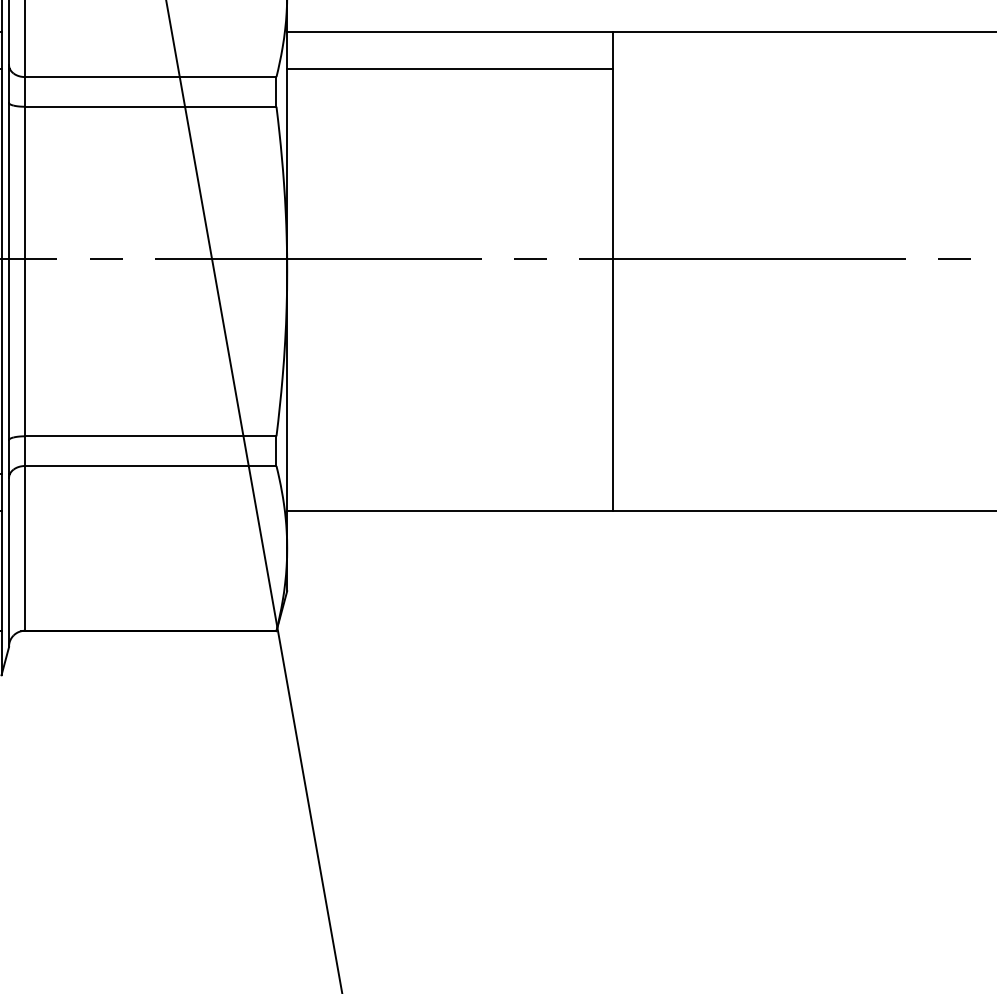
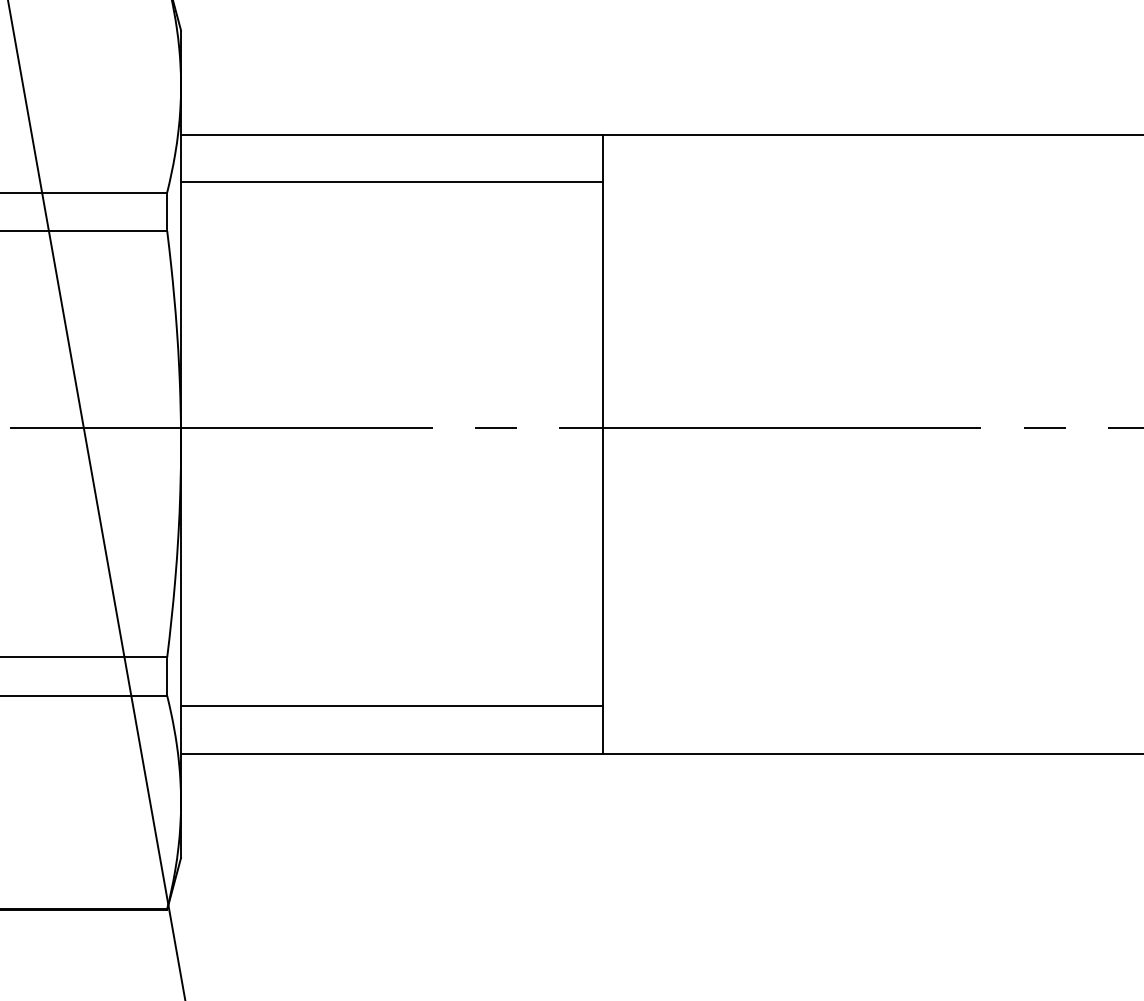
line: (450, 474) -> (392, 706), added

